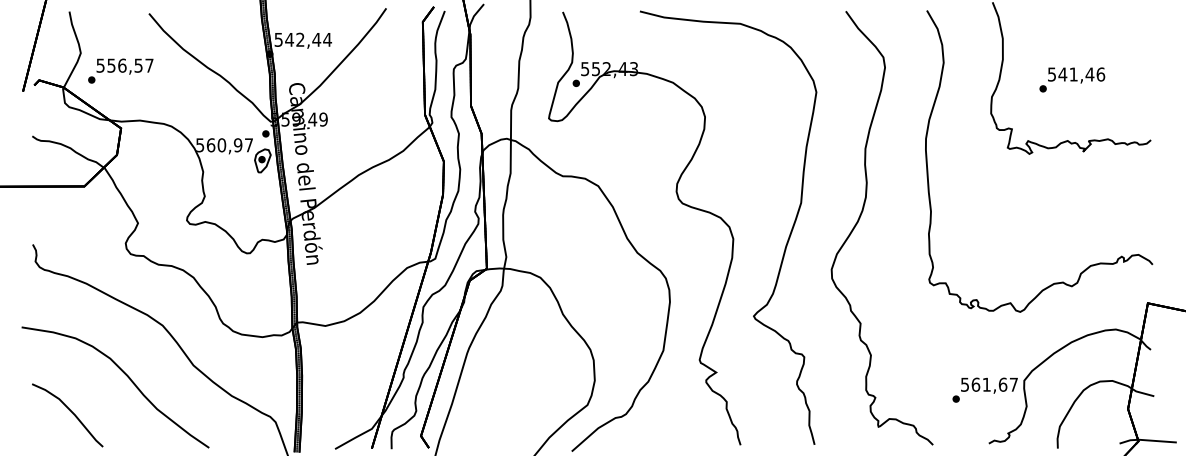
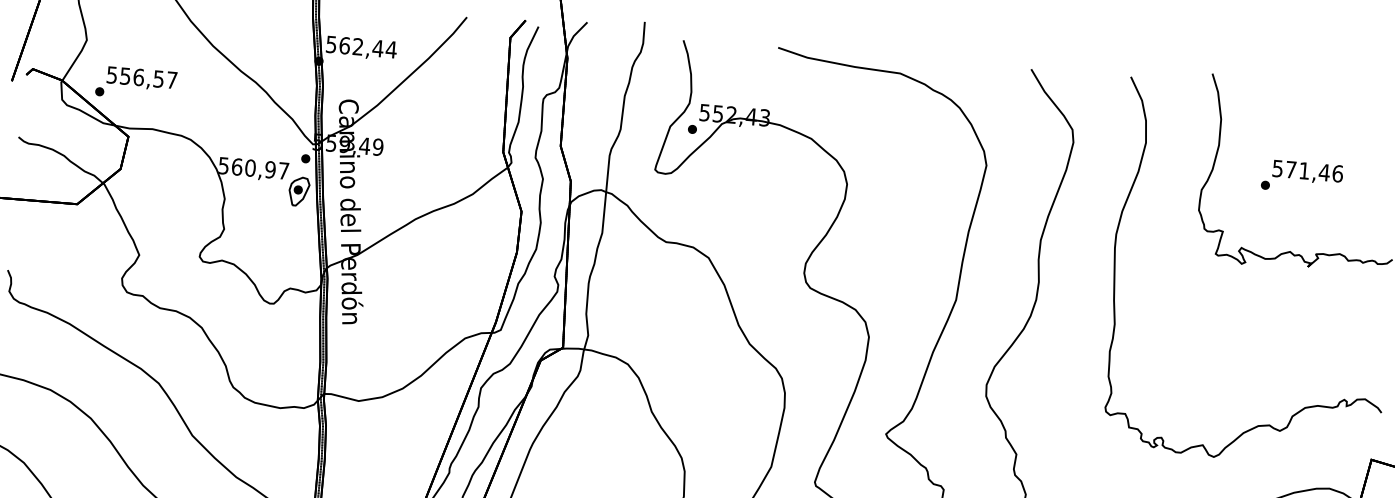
text: (289, 39) -> (344, 45), 542,44 -> 562,44
text: (120, 70) -> (136, 83), moved
text: (1062, 74) -> (1290, 169), 541,46 -> 571,46

